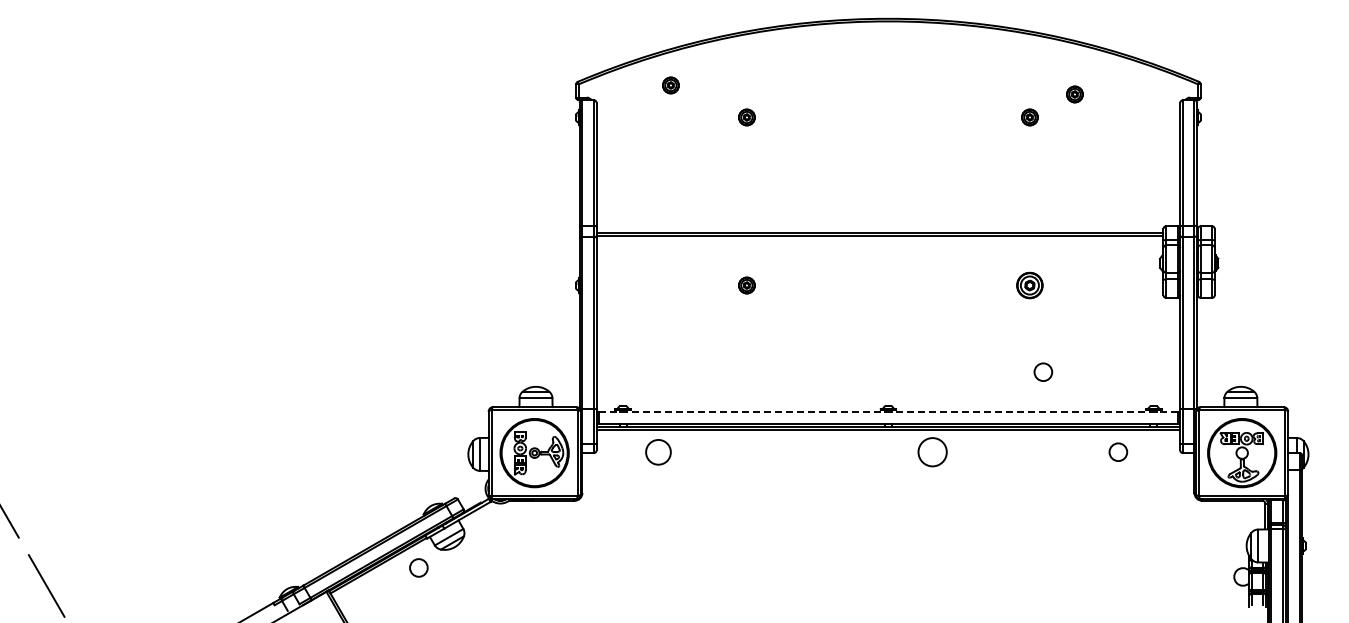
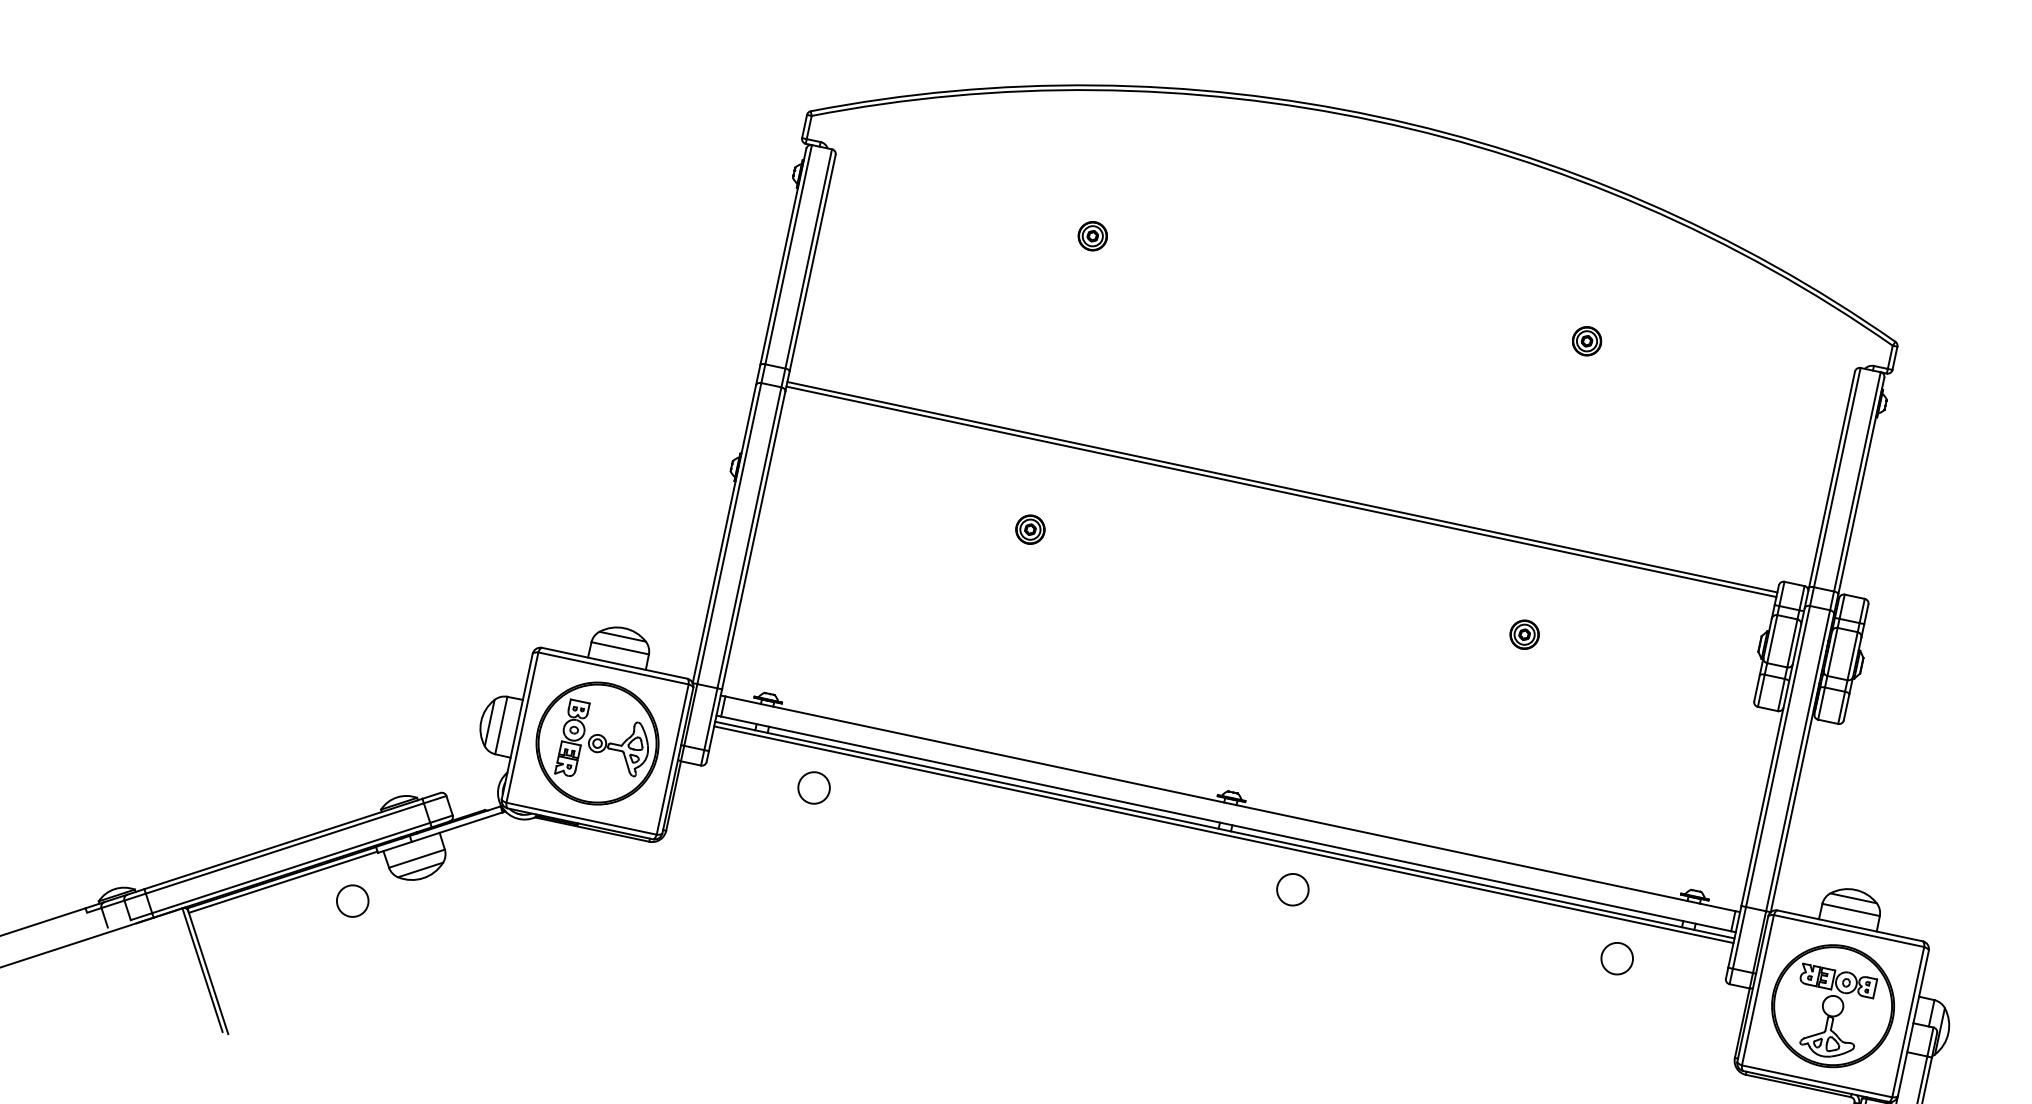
part: (670, 85) -> (971, 152), removed
part: (1074, 94) -> (1673, 317), removed
part: (1029, 285) -> (1523, 634), size x0.62
circle: (1043, 371) -> (1516, 789), removed
line: (888, 412) -> (1230, 803), dashed -> solid
circle: (658, 451) -> (814, 786), size x0.71
circle: (932, 452) -> (1292, 890), size x0.62

